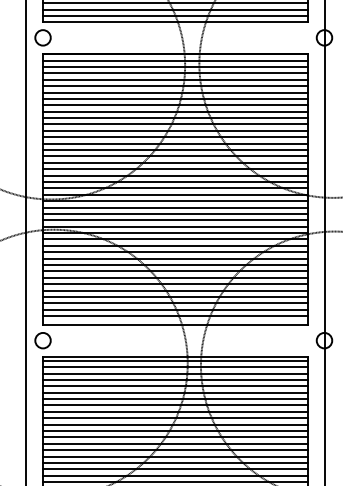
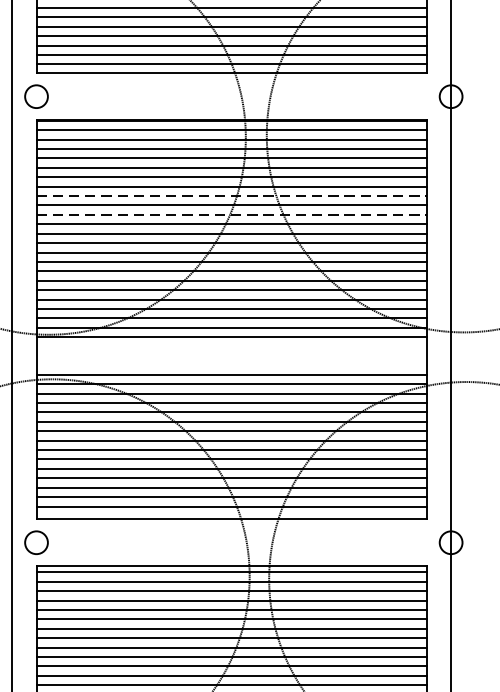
line: (175, 105) -> (231, 196), solid -> dashed
line: (175, 118) -> (231, 215), solid -> dashed
line: (175, 207) -> (231, 346), removed
line: (175, 213) -> (231, 355), removed
line: (175, 220) -> (231, 365), removed

